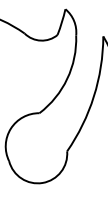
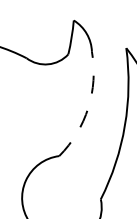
arc: (67, 78) -> (88, 107), solid -> dashed

